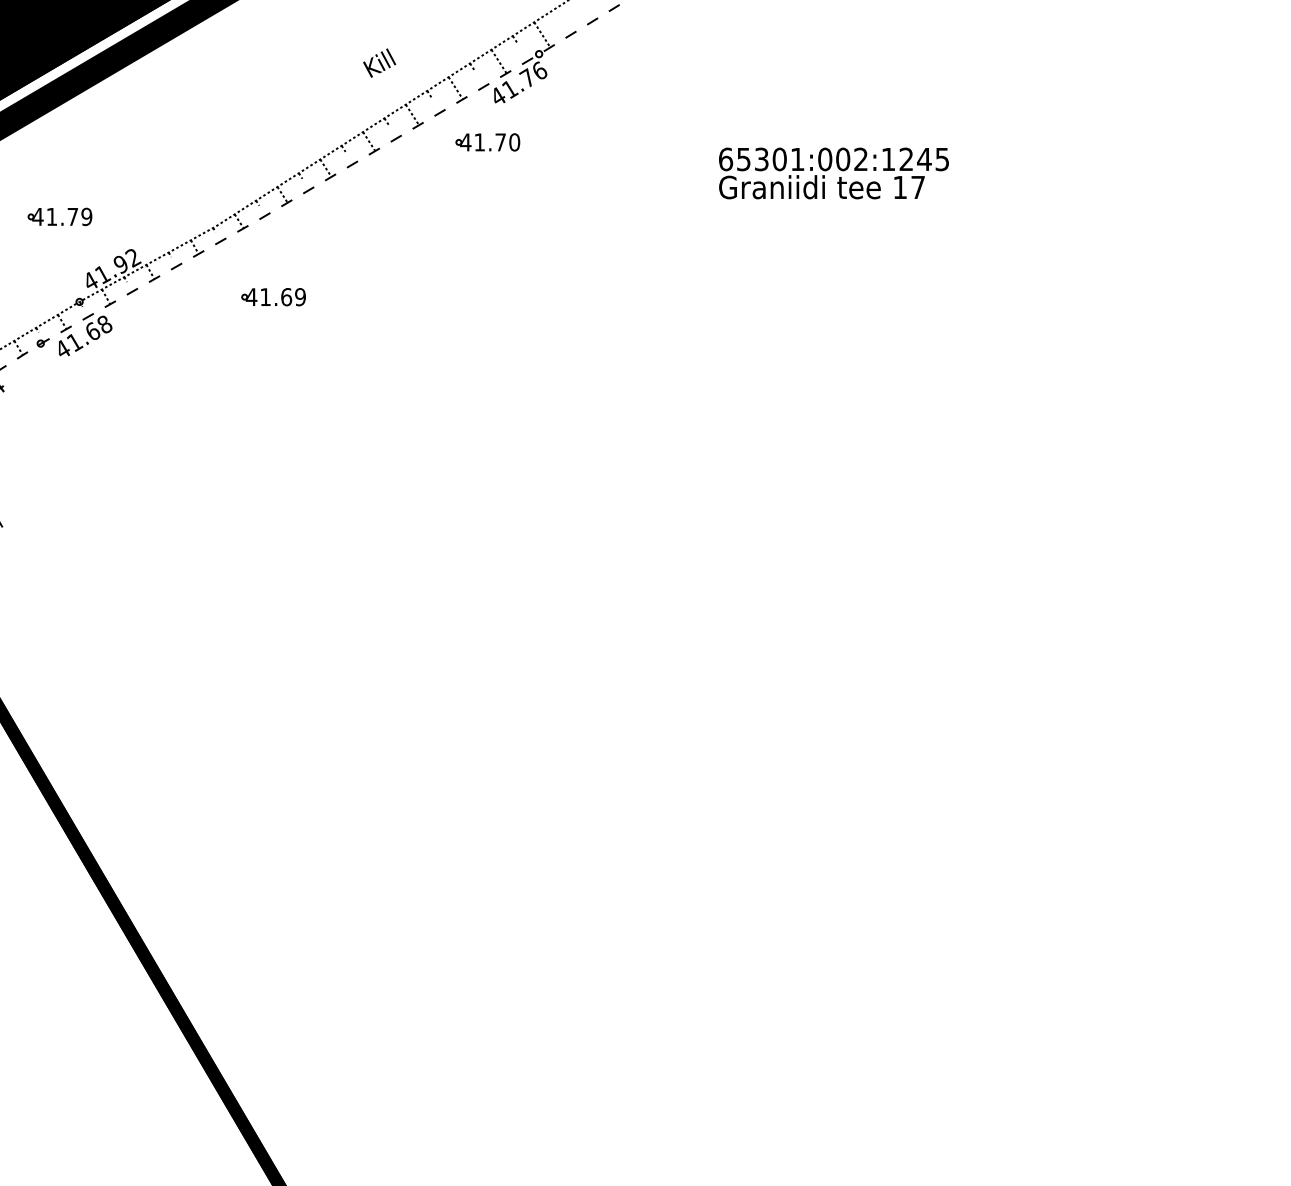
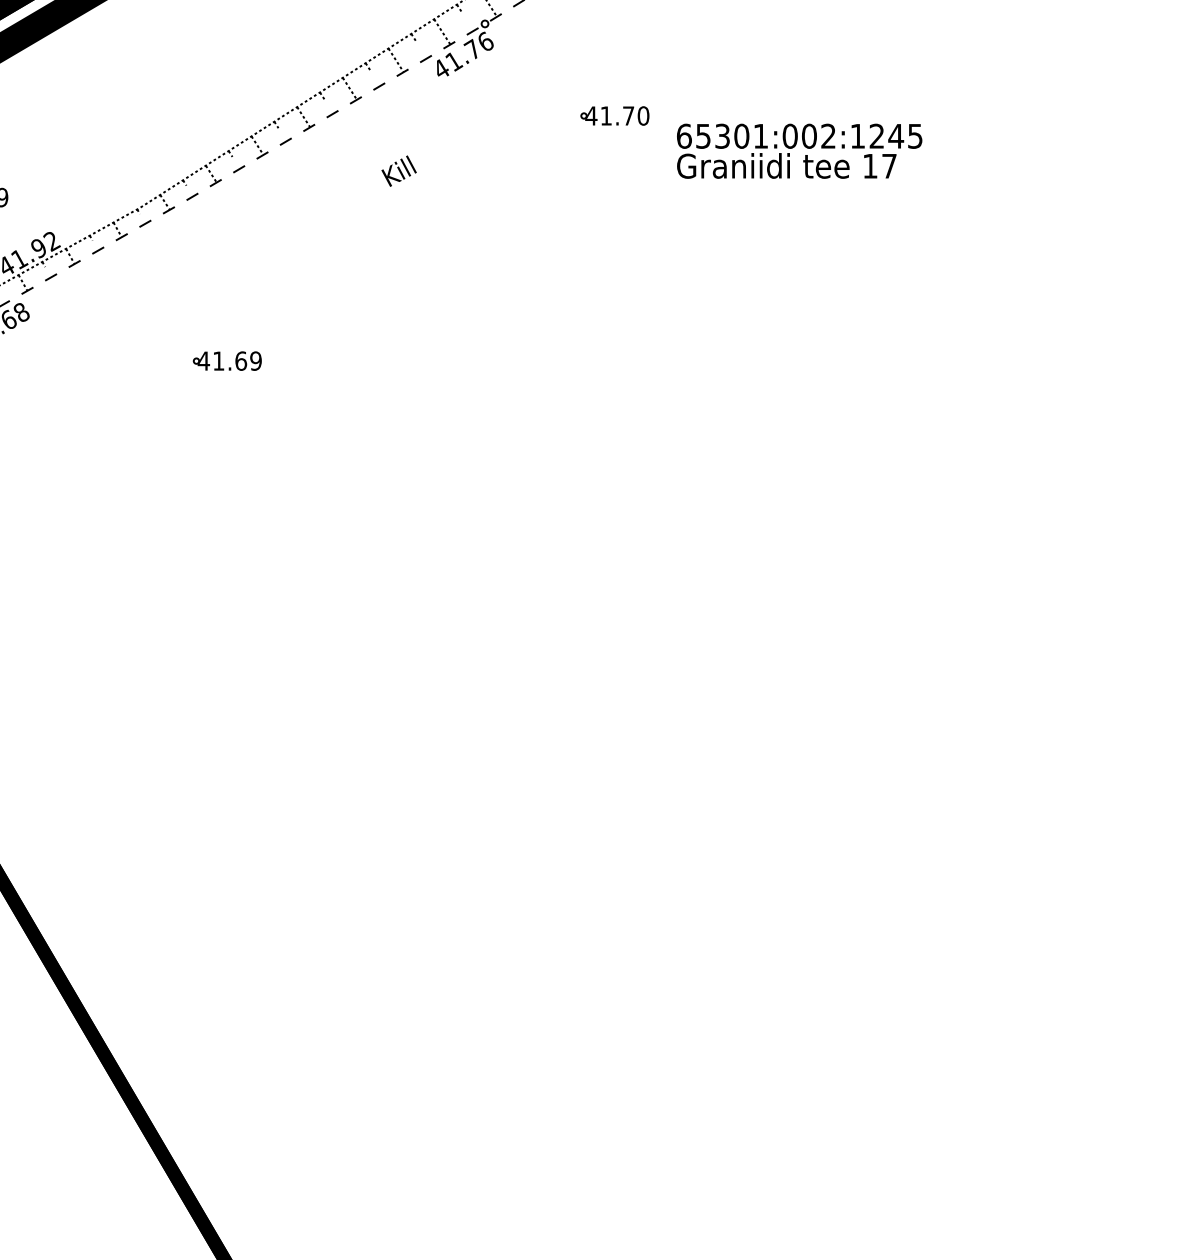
text: (379, 62) -> (398, 170), moved
part: (487, 142) -> (614, 116), moved
part: (275, 303) -> (229, 367), moved

